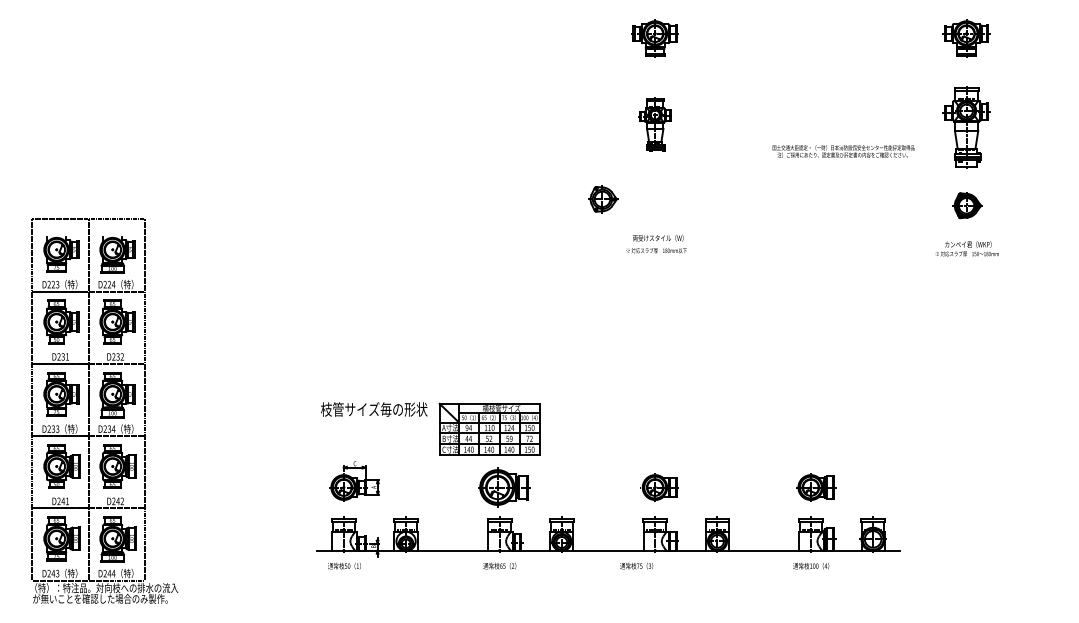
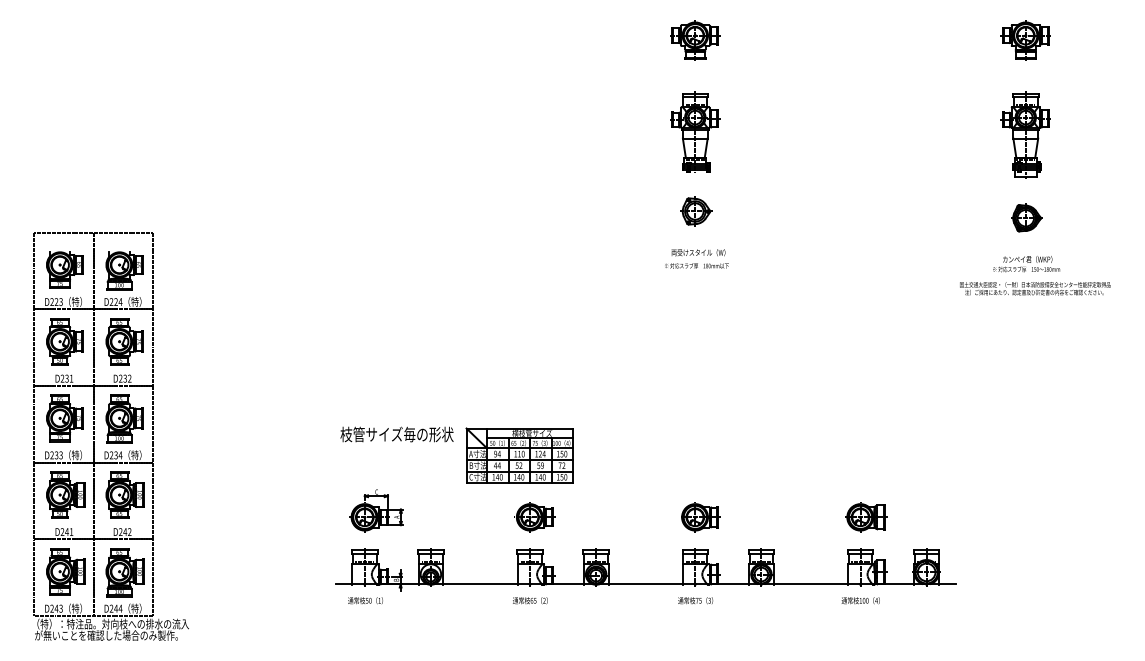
part: (655, 124) -> (695, 131), size x1.43
text: (843, 151) -> (1035, 288), moved
part: (603, 199) -> (696, 211), moved
part: (503, 487) -> (534, 517), size x0.71
text: (636, 565) -> (695, 600), moved

